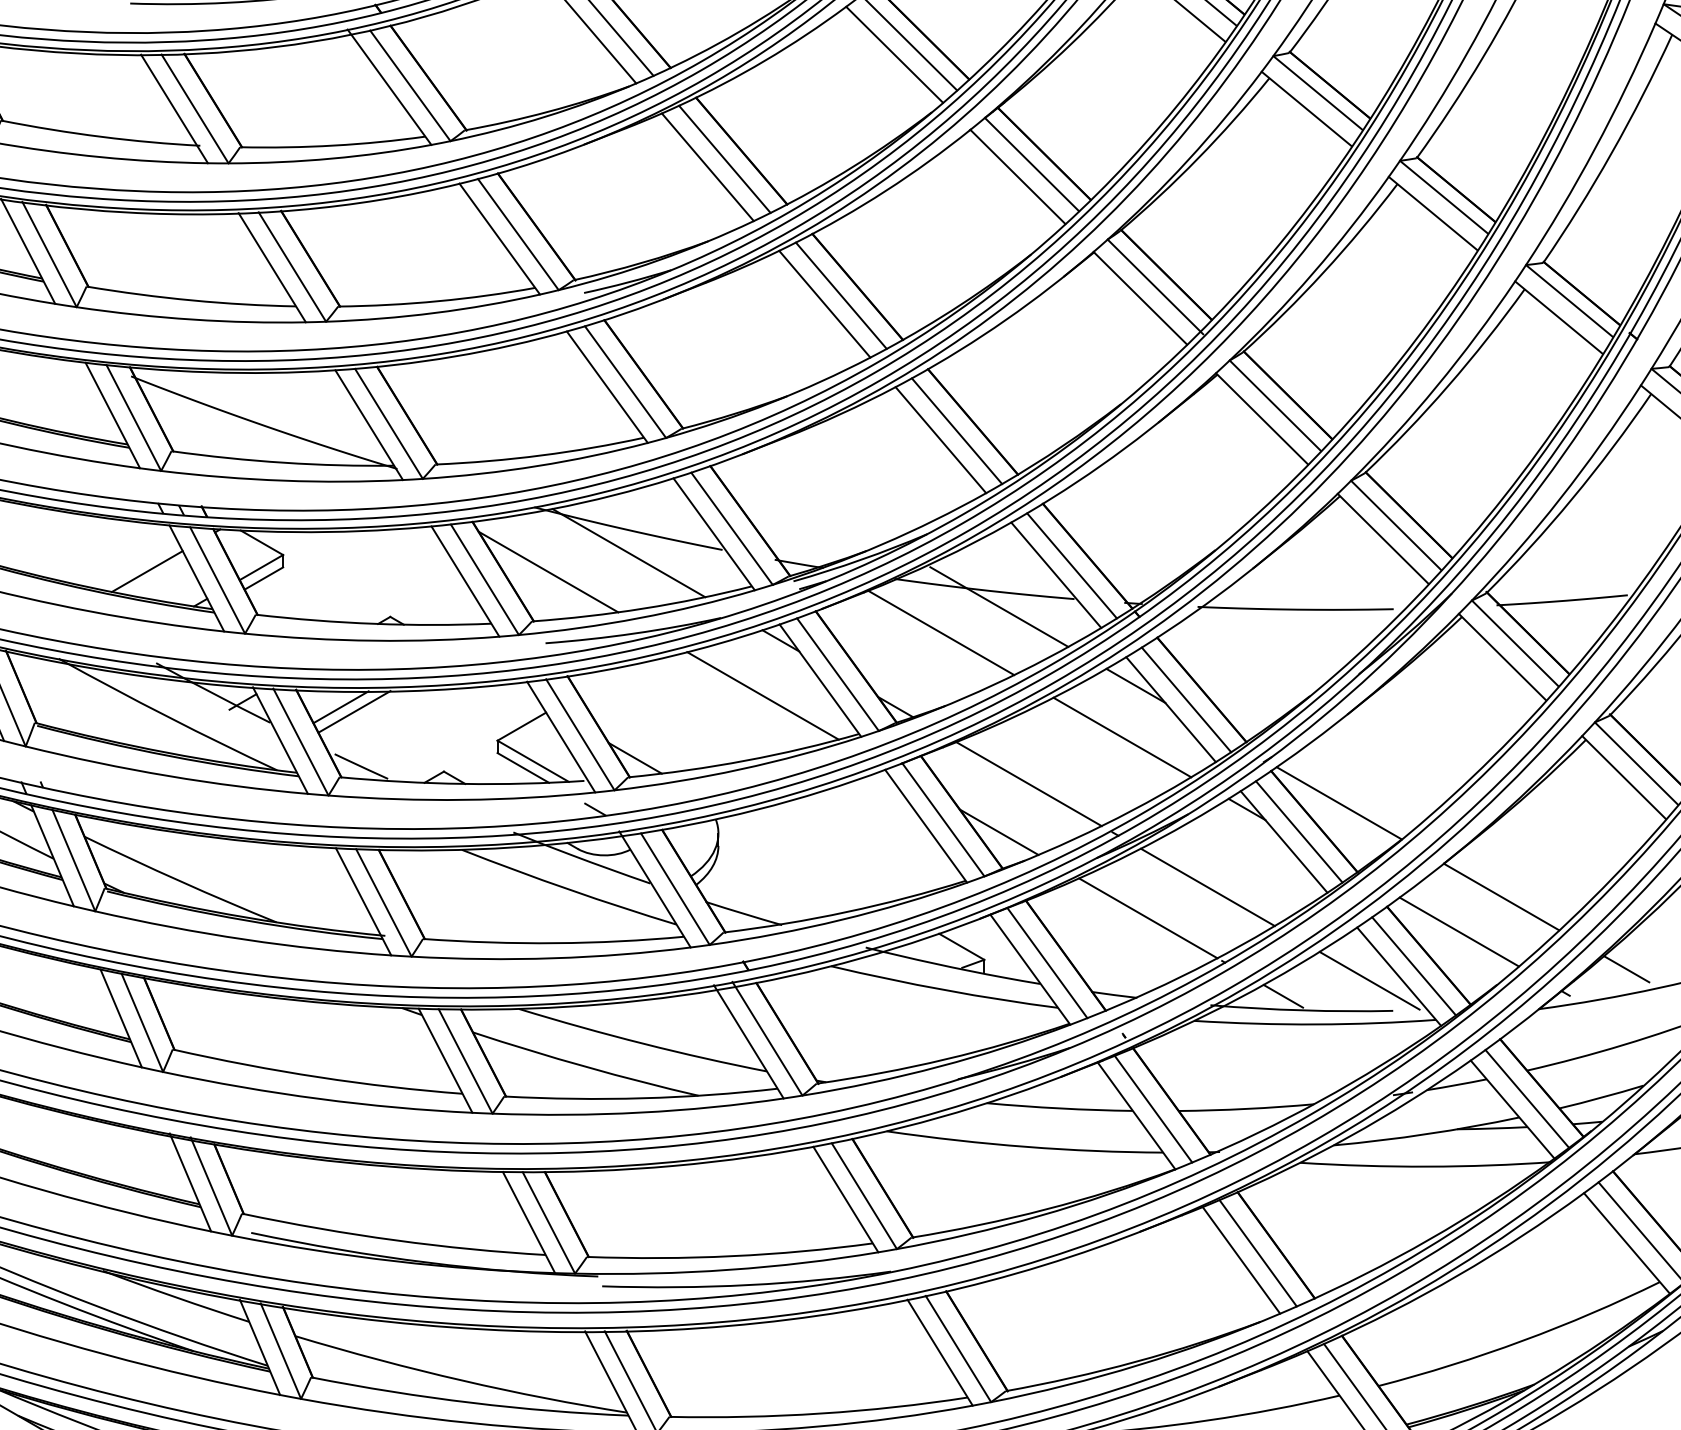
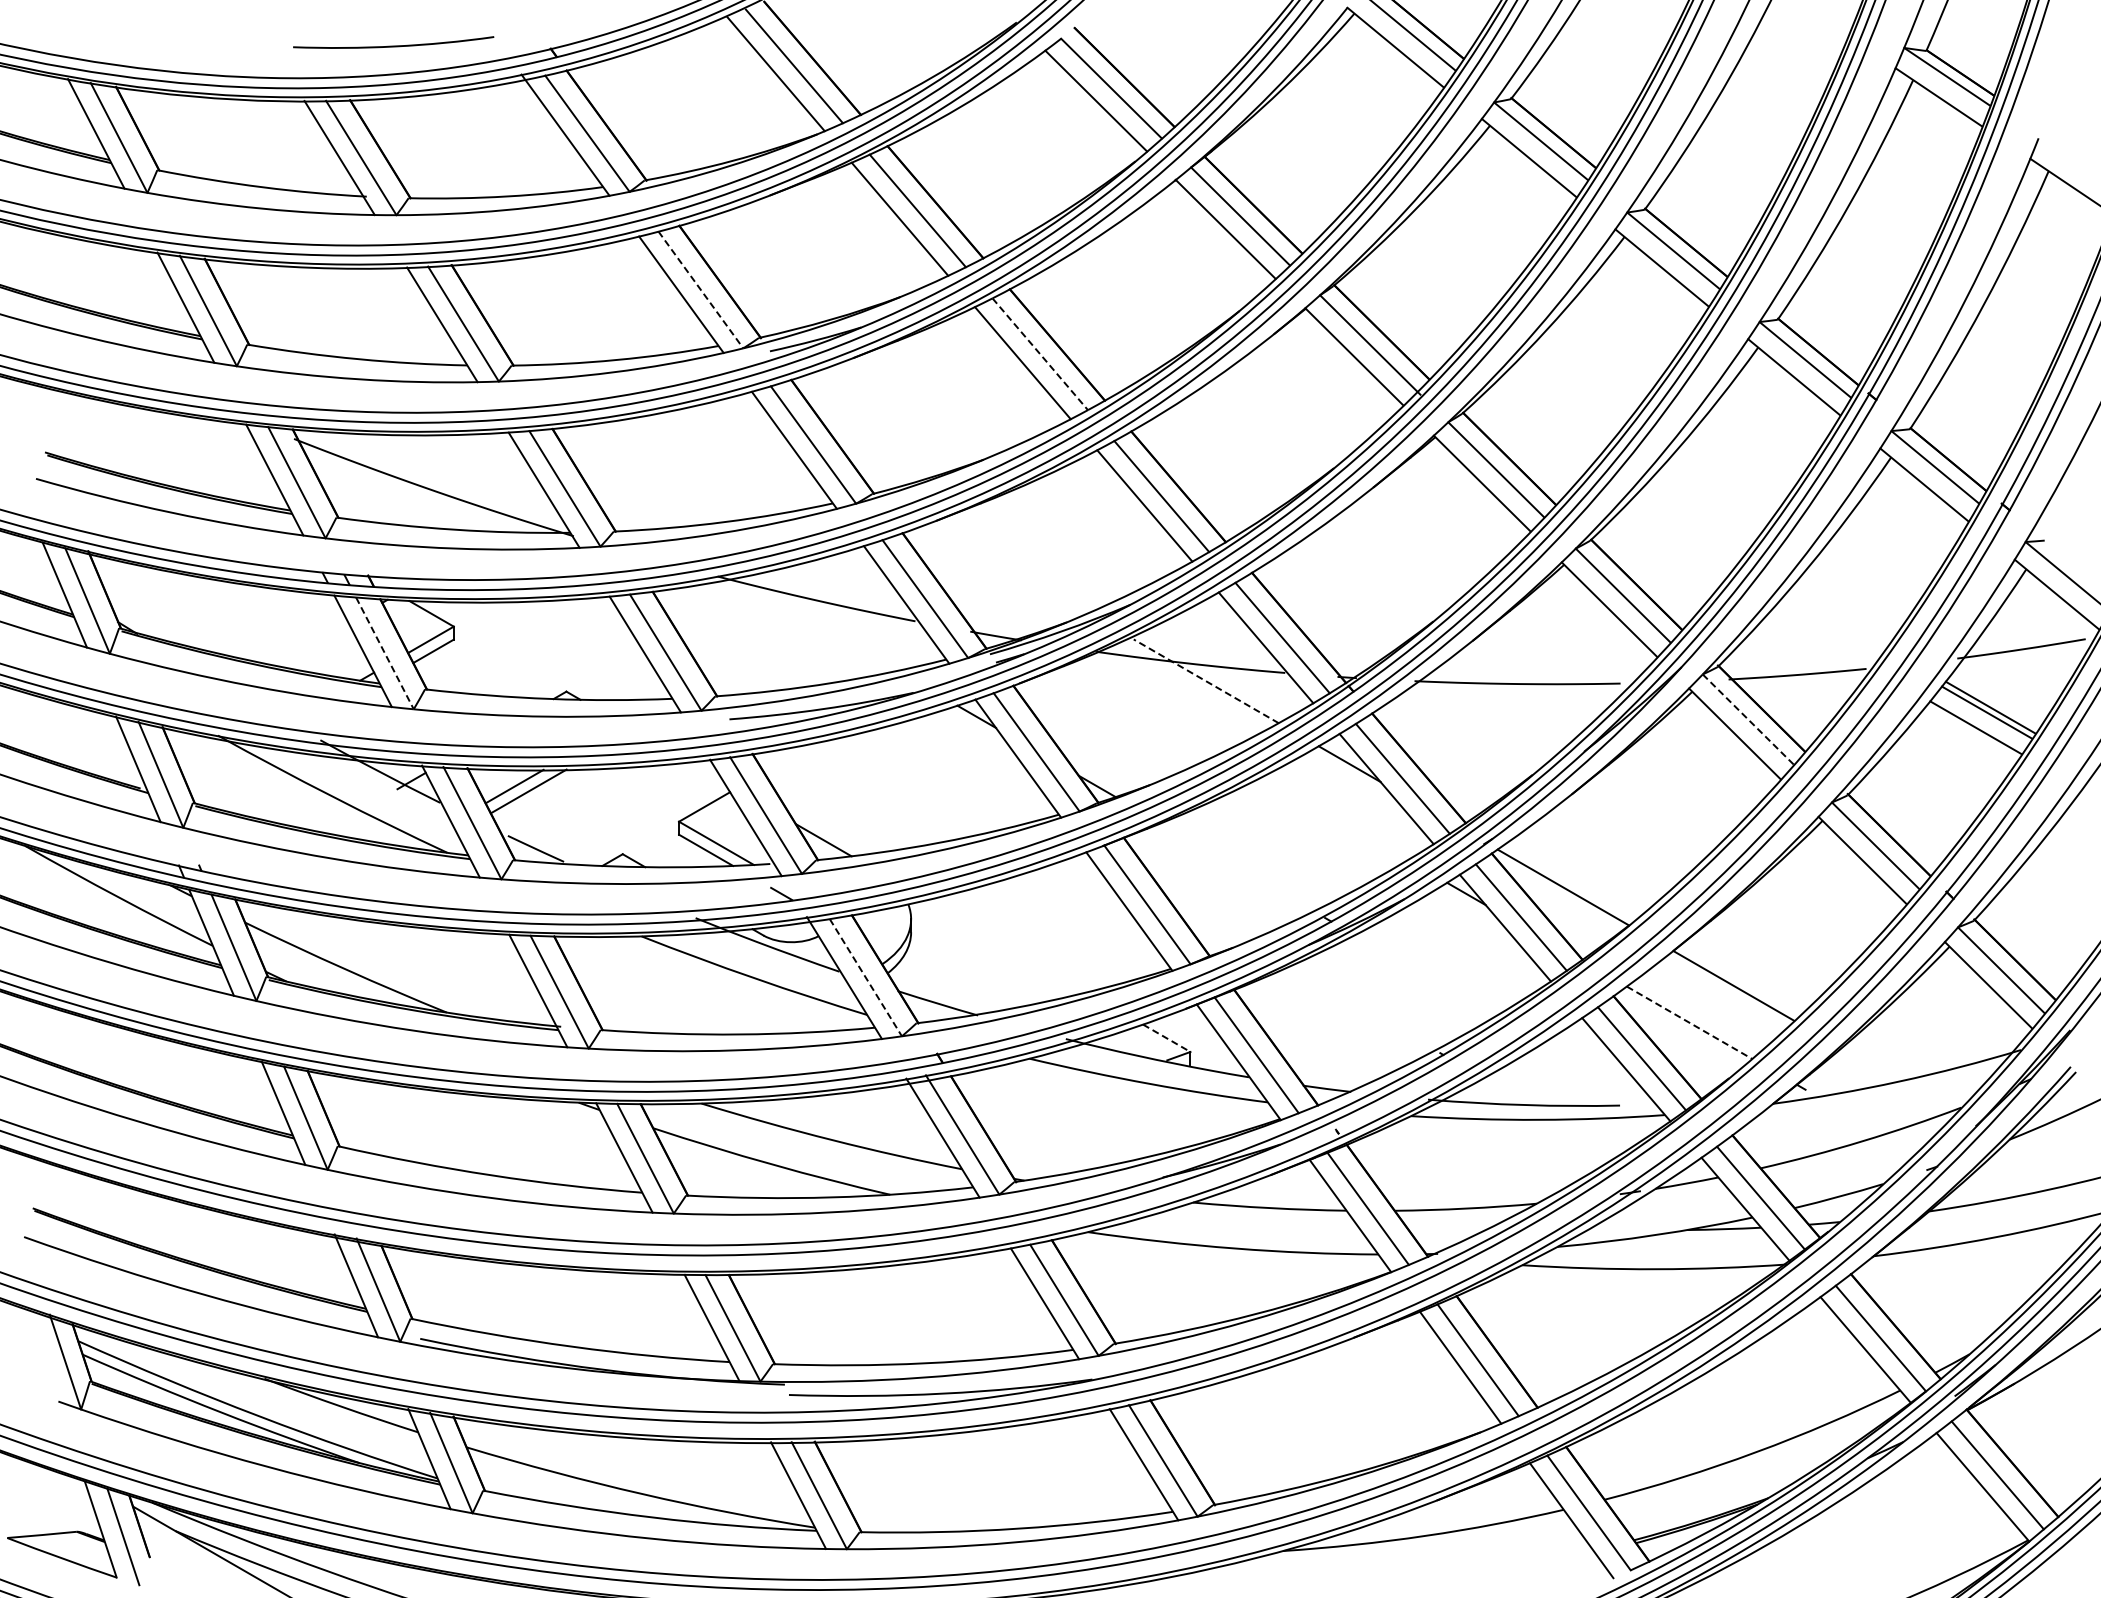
line: (518, 235) -> (701, 290), solid -> dashed
line: (841, 295) -> (1040, 354), solid -> dashed
line: (628, 552) -> (816, 624), removed
line: (146, 571) -> (310, 643), removed
line: (548, 572) -> (732, 644), removed
line: (217, 580) -> (384, 653), solid -> dashed
line: (999, 607) -> (1206, 681), solid -> dashed
line: (940, 632) -> (1144, 708), removed
line: (1515, 643) -> (1748, 719), solid -> dashed
line: (762, 695) -> (957, 774), removed
line: (1122, 737) -> (1335, 818), removed
line: (1029, 784) -> (1237, 867), removed
line: (998, 831) -> (1205, 917), removed
line: (1208, 887) -> (1425, 975), removed
line: (675, 888) -> (865, 977), solid -> dashed
line: (1148, 918) -> (1362, 1008), removed
line: (1459, 931) -> (1689, 1022), solid -> dashed
line: (962, 947) -> (1167, 1038), solid -> dashed
line: (1626, 968) -> (1865, 1061), removed
line: (1368, 980) -> (1594, 1073), removed
line: (1283, 996) -> (1504, 1090), removed

